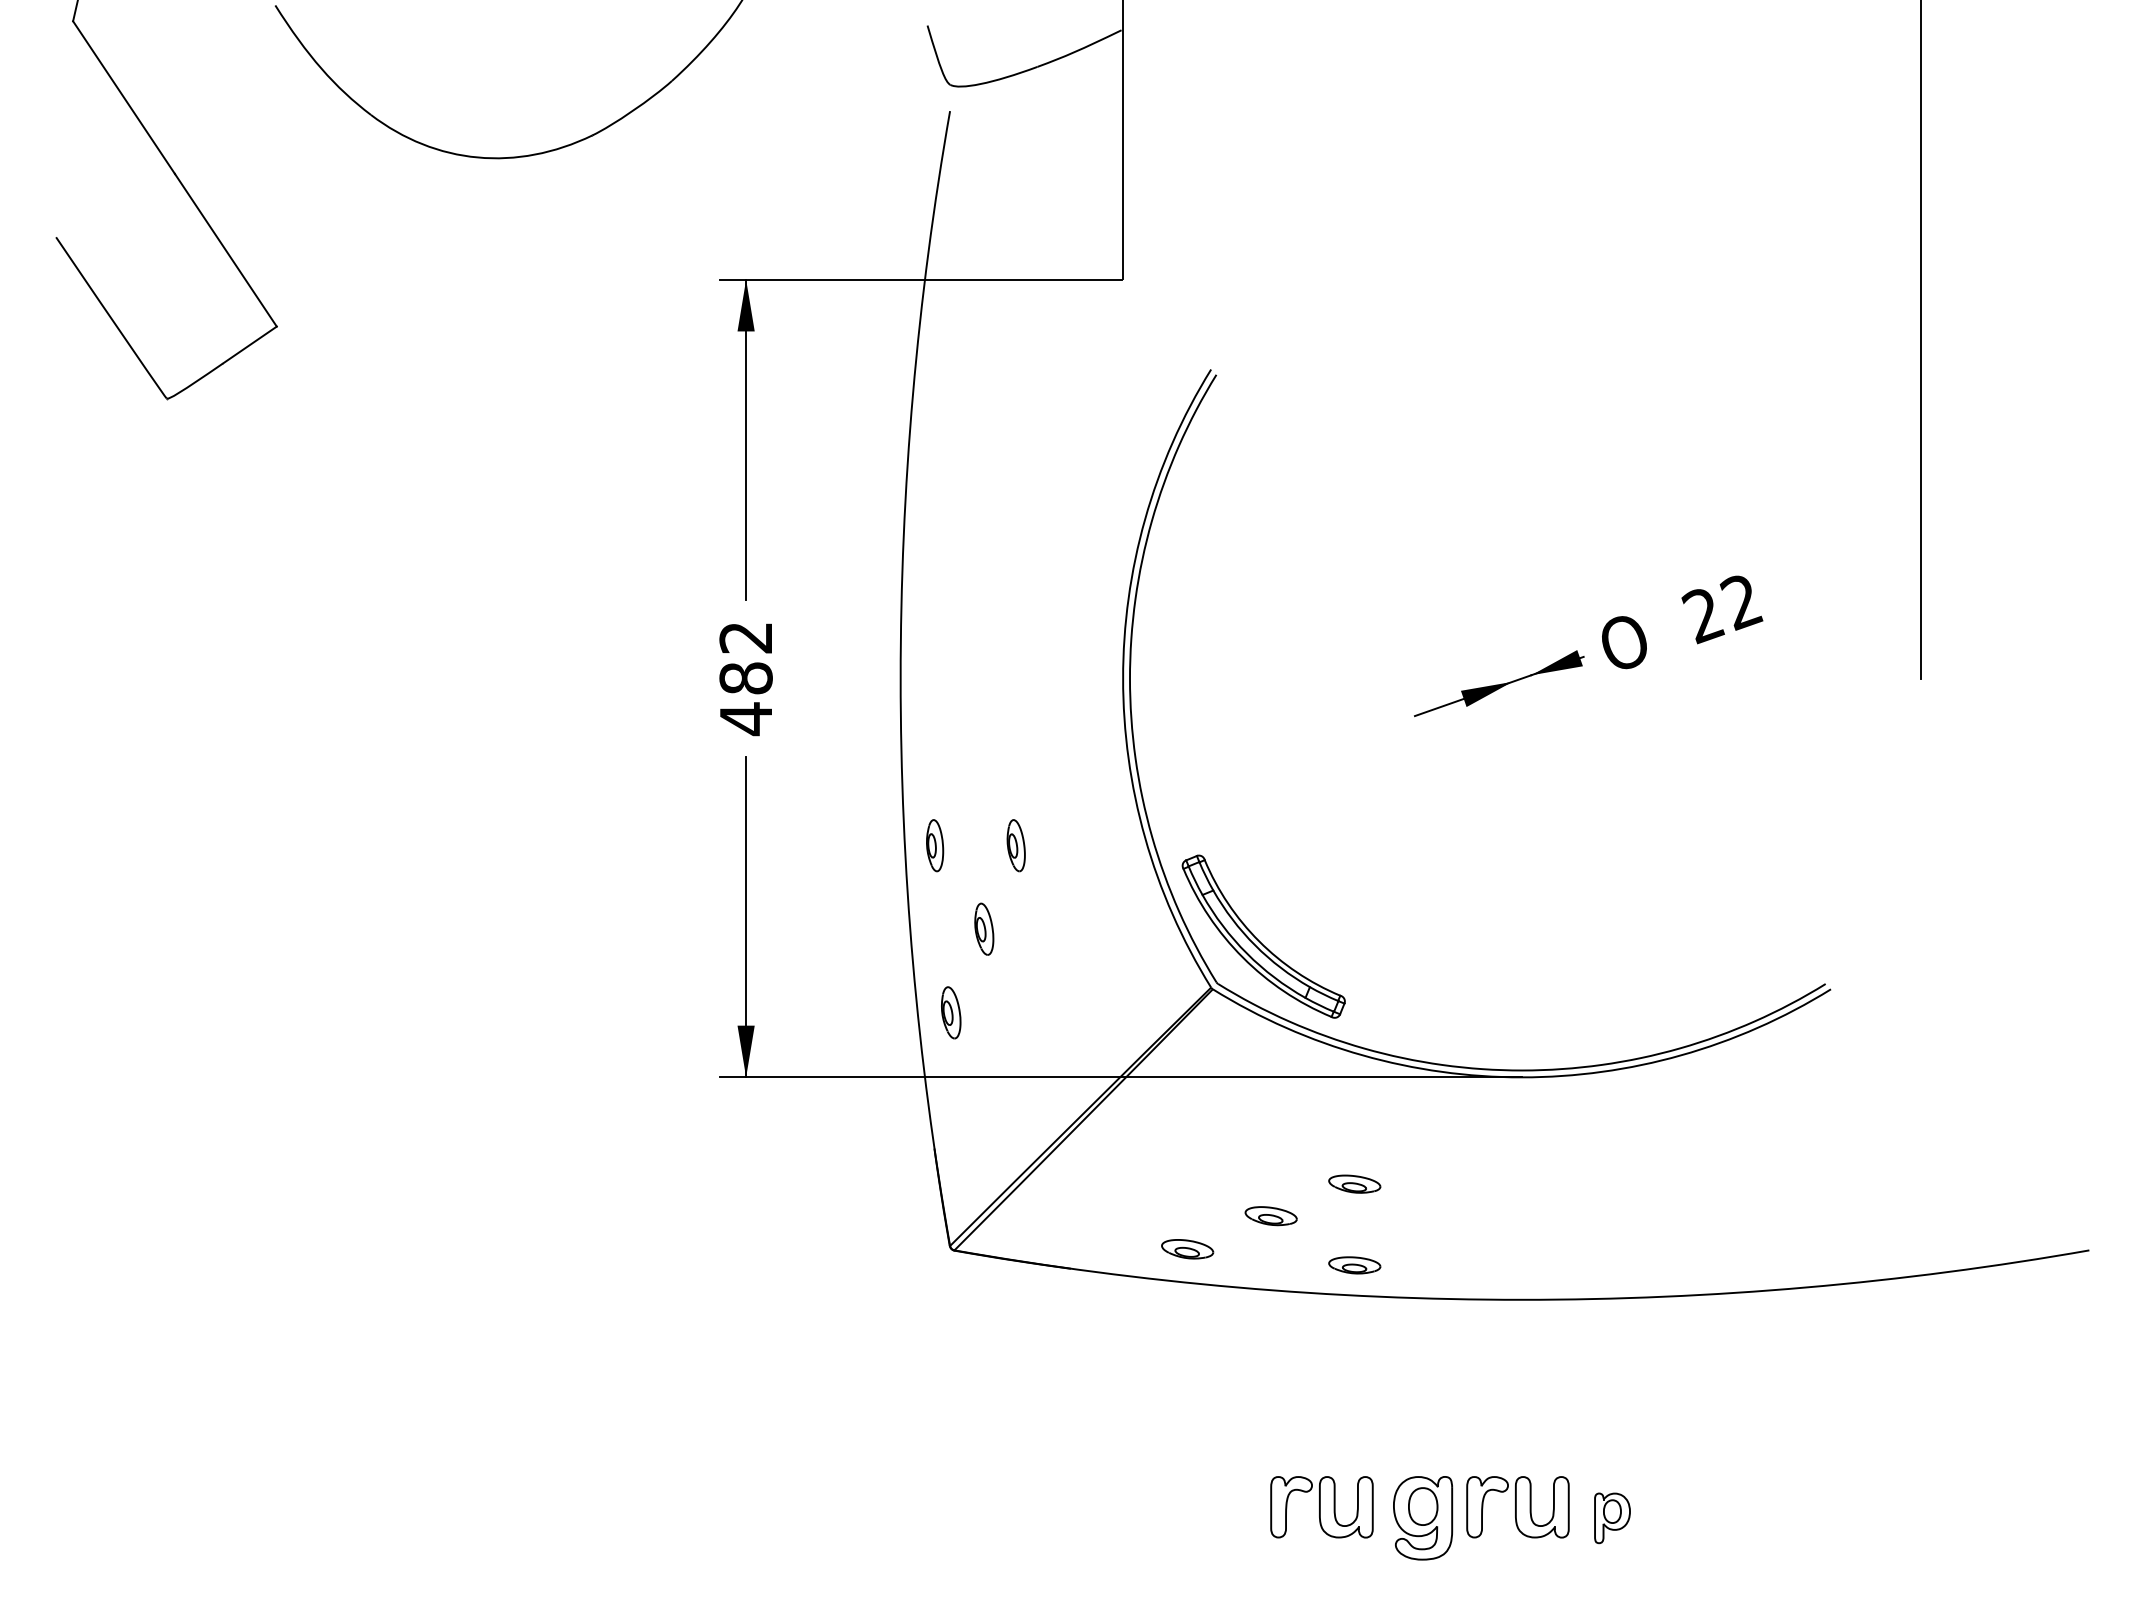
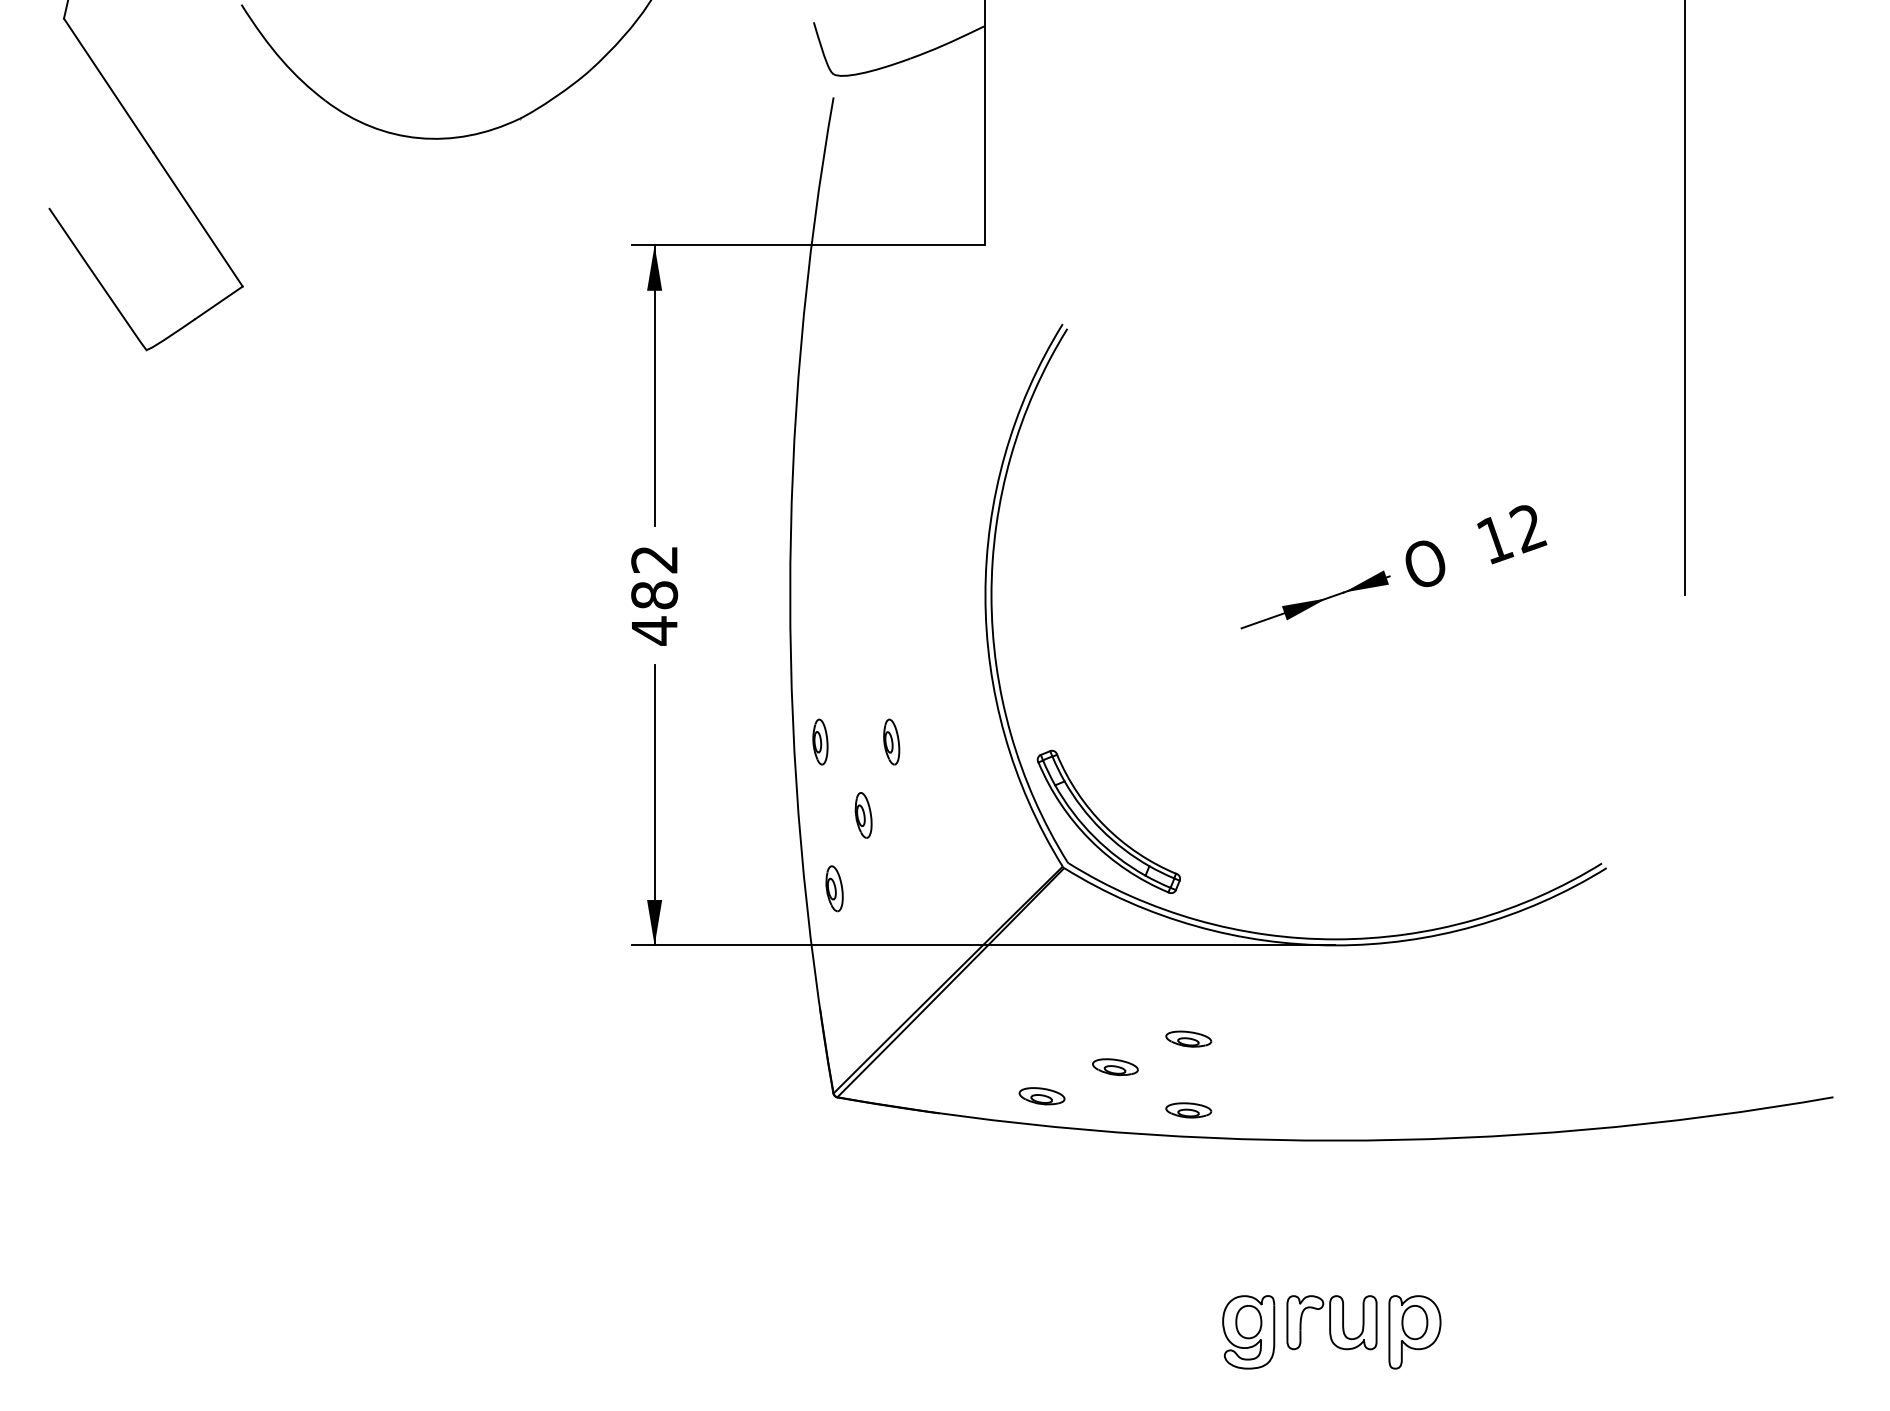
text: (1703, 616) -> (1494, 540), 22 -> 12
part: (1321, 1507) -> (1159, 1322), removed
part: (1612, 1518) -> (1414, 1332), size x1.67

